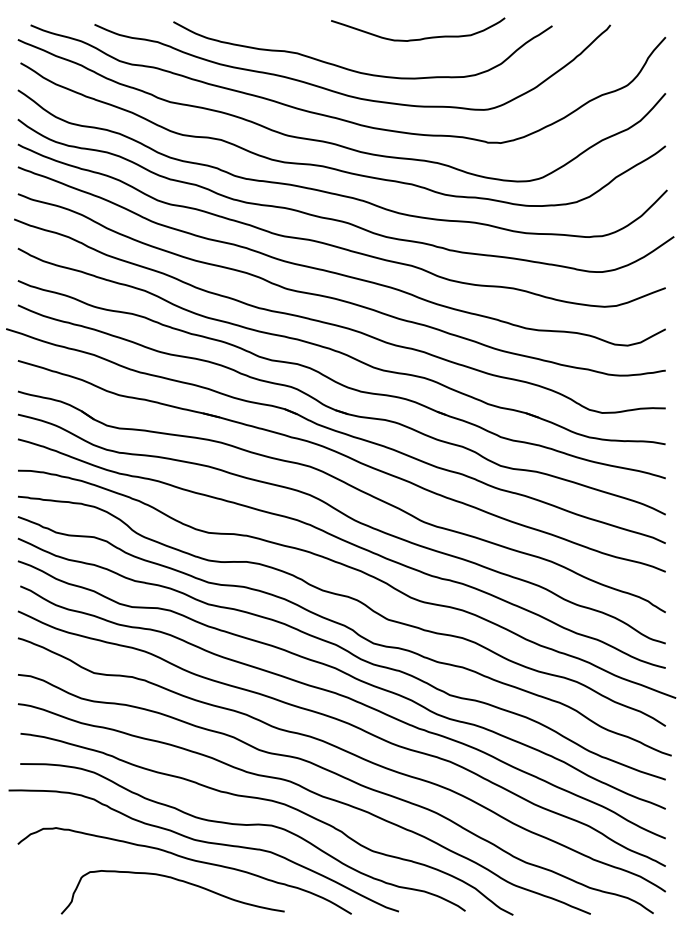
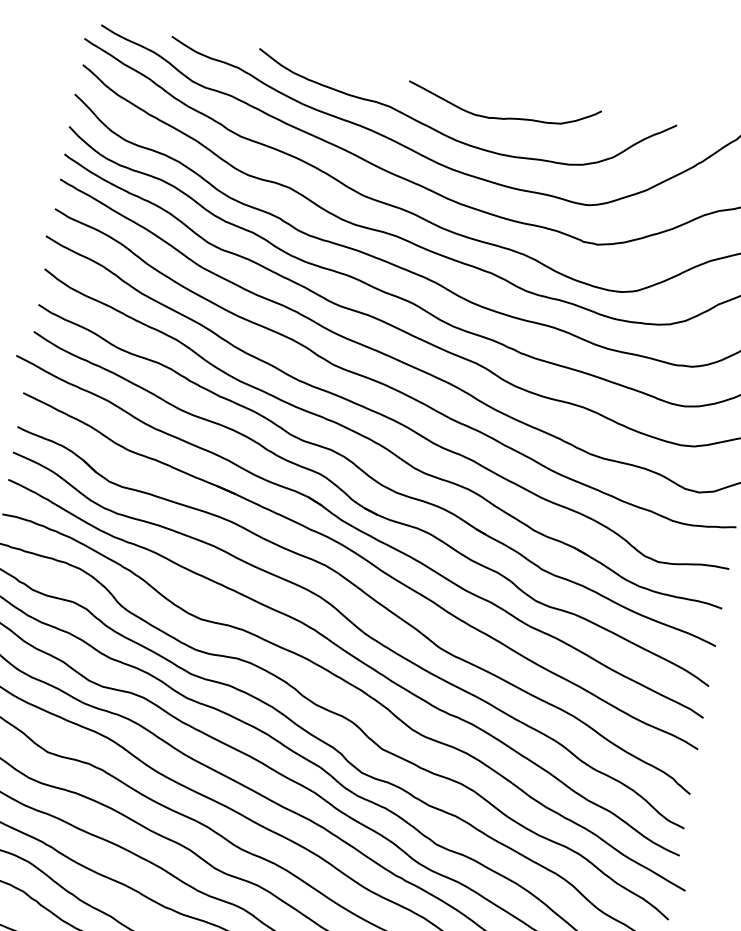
curve: (418, 38) -> (502, 117), moved

